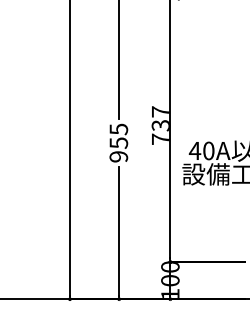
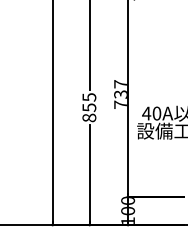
text: (119, 156) -> (89, 117), 955 -> 855

